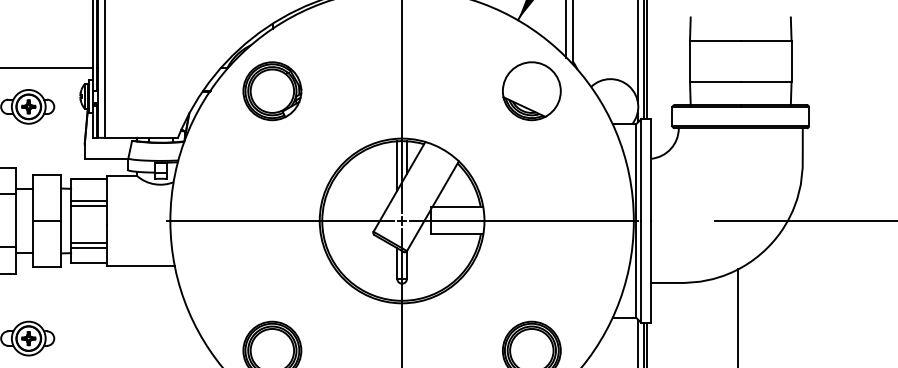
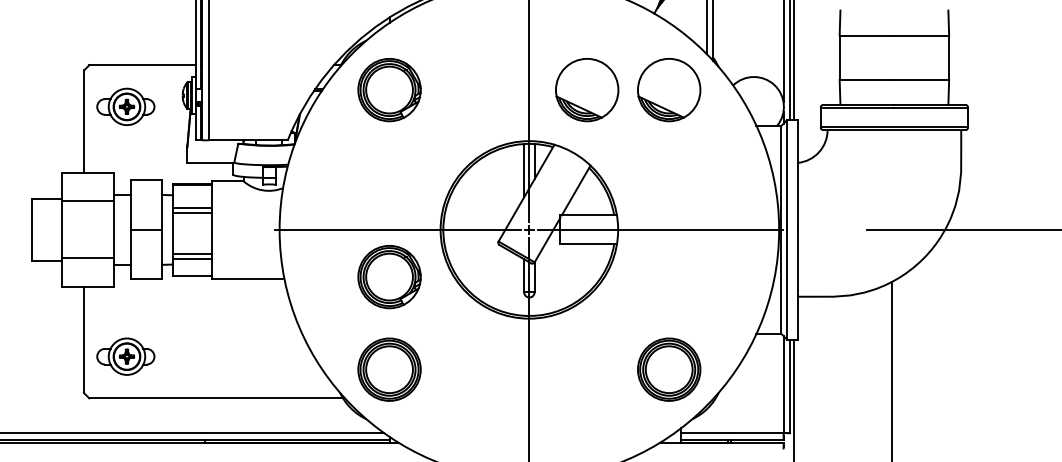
part: (456, 91) -> (587, 90), added
part: (272, 265) -> (389, 277), added

